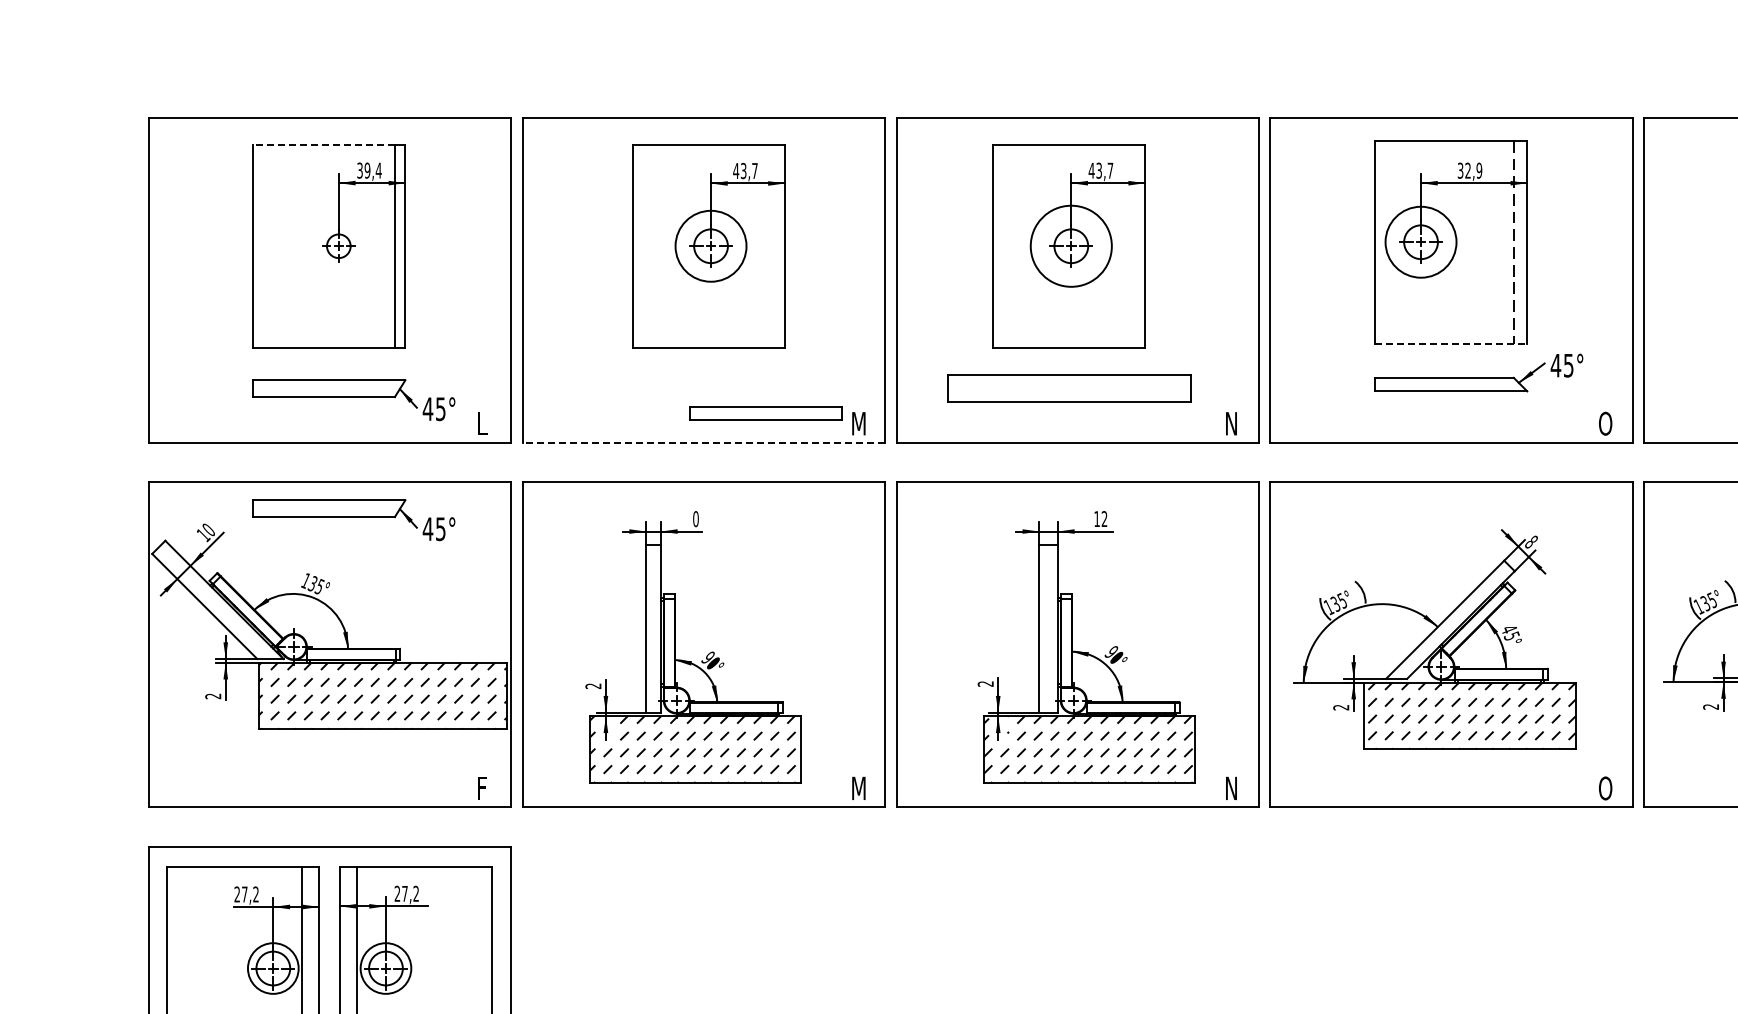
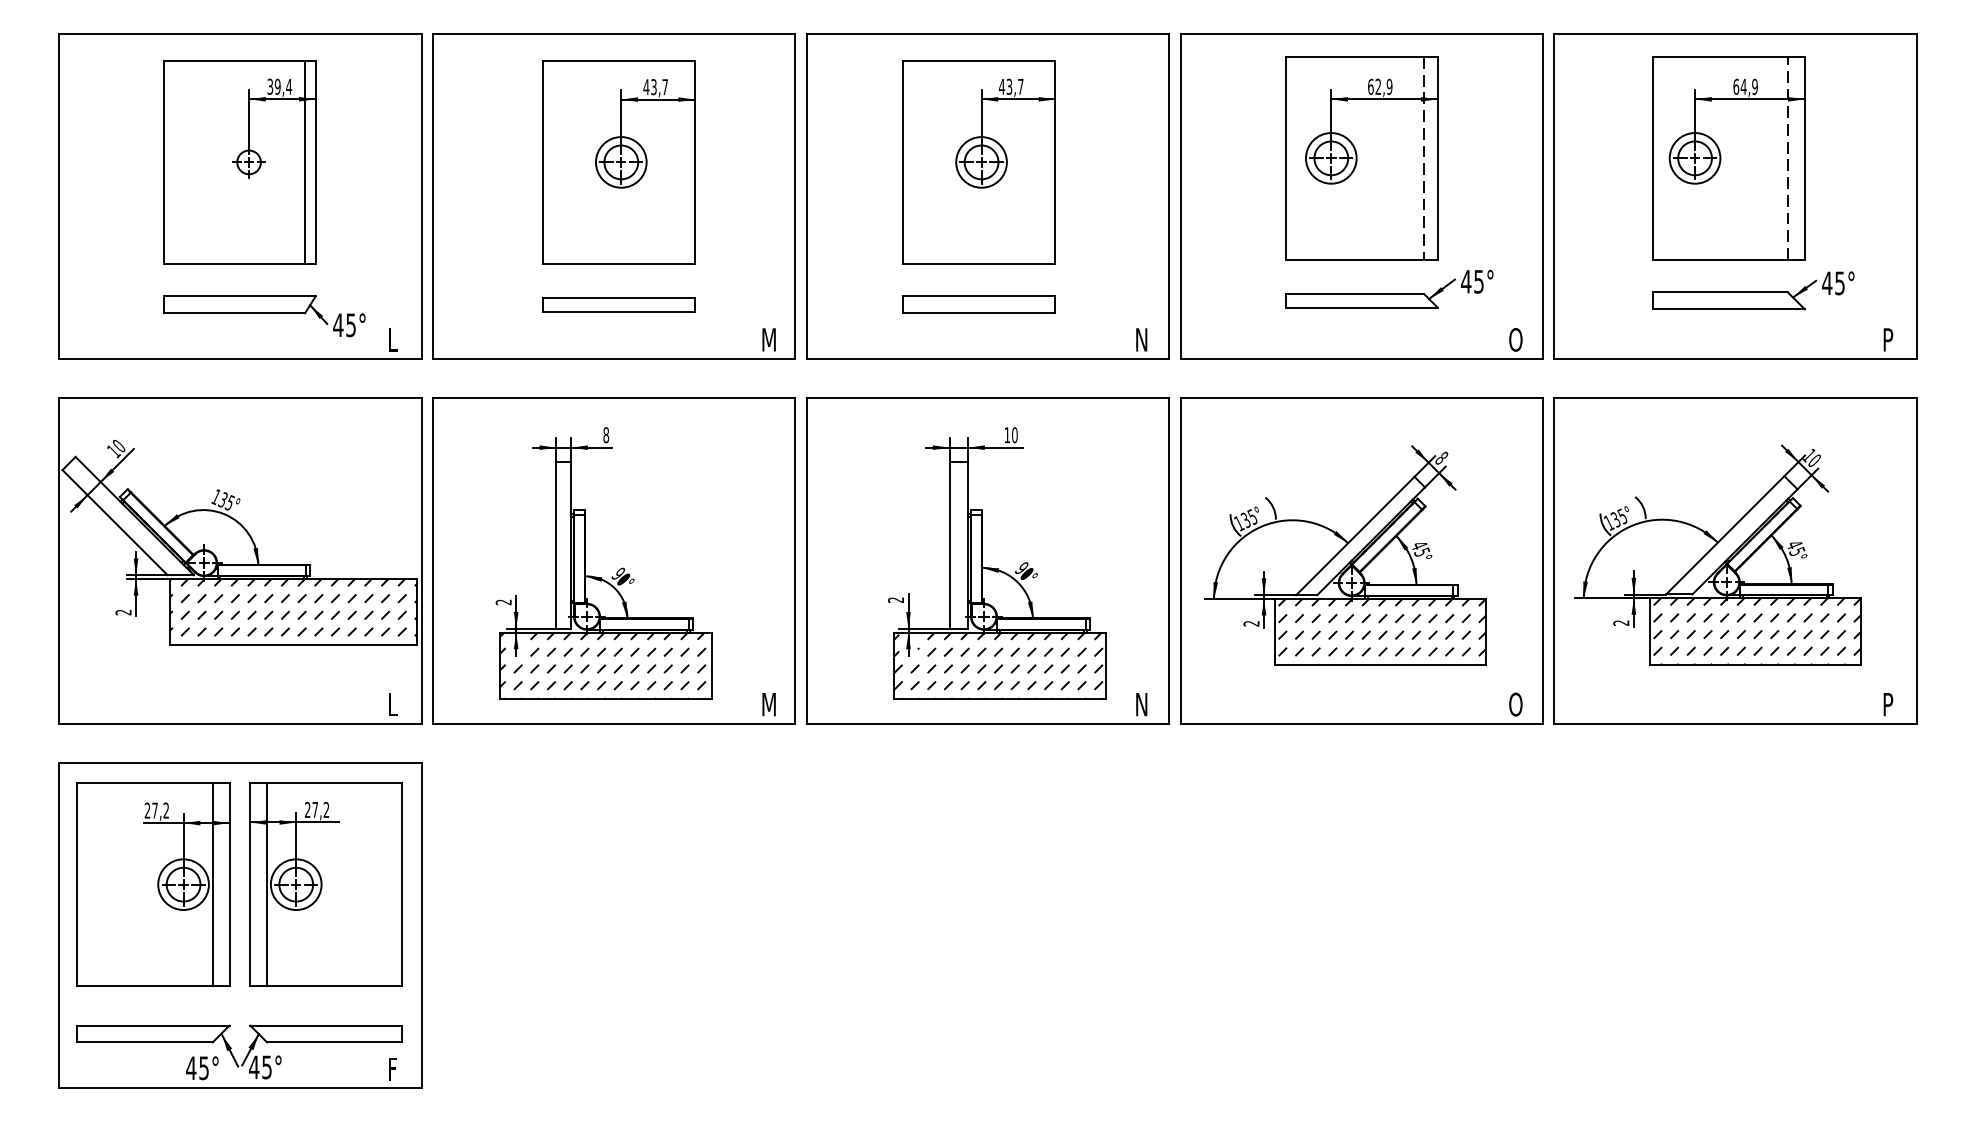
line: (324, 145) -> (234, 61), dashed -> solid
text: (1460, 170) -> (1370, 86), 32,9 -> 62,9
circle: (1420, 242) -> (1330, 158), size x0.71
circle: (710, 246) -> (620, 162), size x0.71
circle: (1071, 246) -> (981, 162), size x0.62
line: (1452, 343) -> (1362, 259), dashed -> solid
part: (1068, 388) -> (978, 304), size x0.62
part: (765, 413) -> (618, 304), moved
line: (703, 442) -> (613, 358), dashed -> solid
text: (696, 518) -> (606, 434), 0 -> 8
text: (1104, 519) -> (1014, 435), 12 -> 10
part: (354, 520) -> (264, 436), removed
text: (484, 788) -> (394, 704), F -> L

